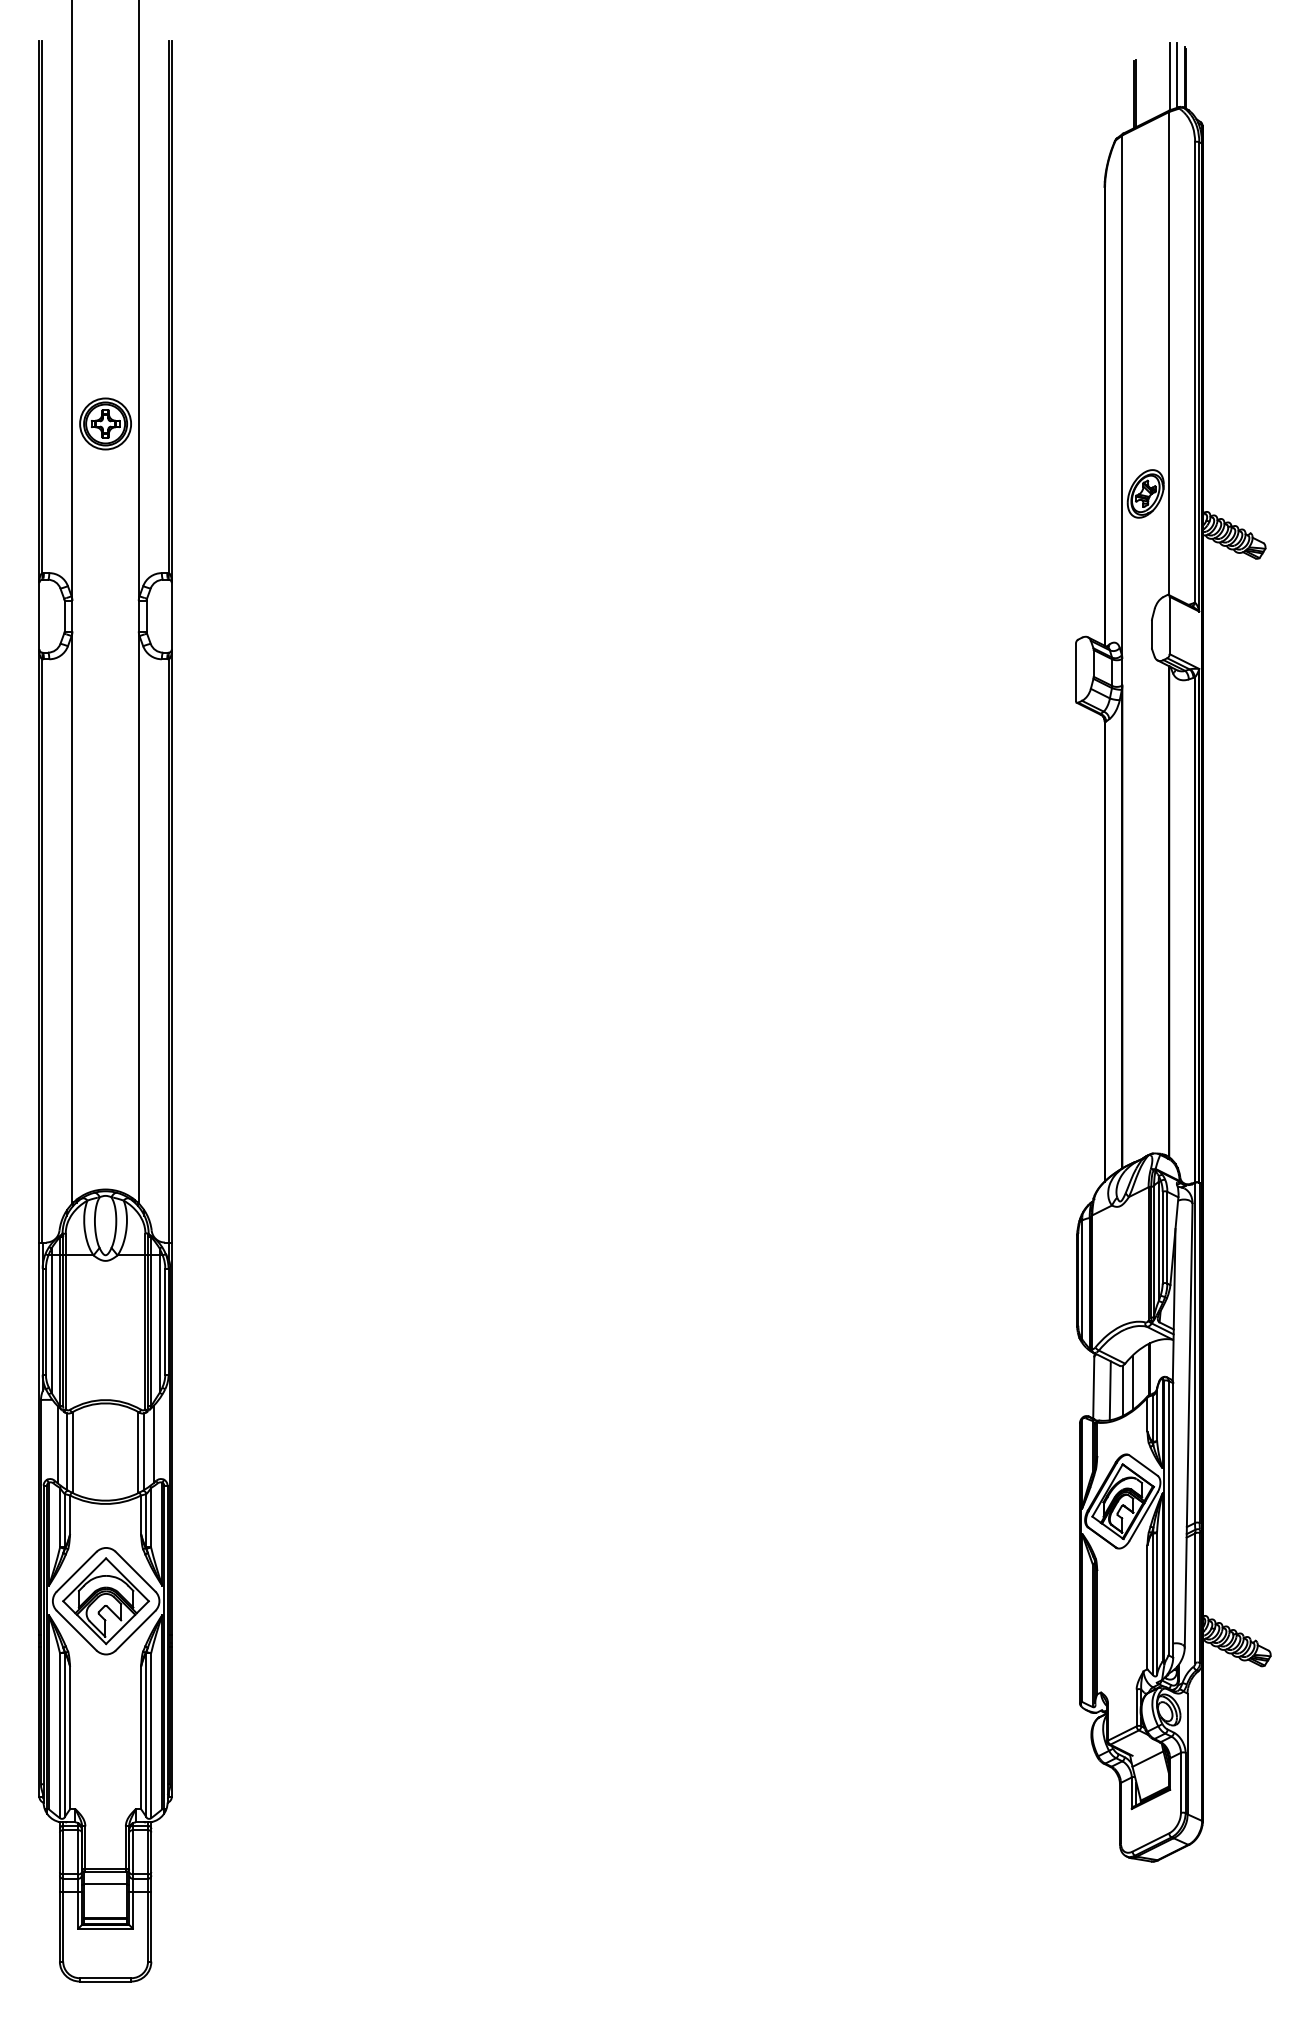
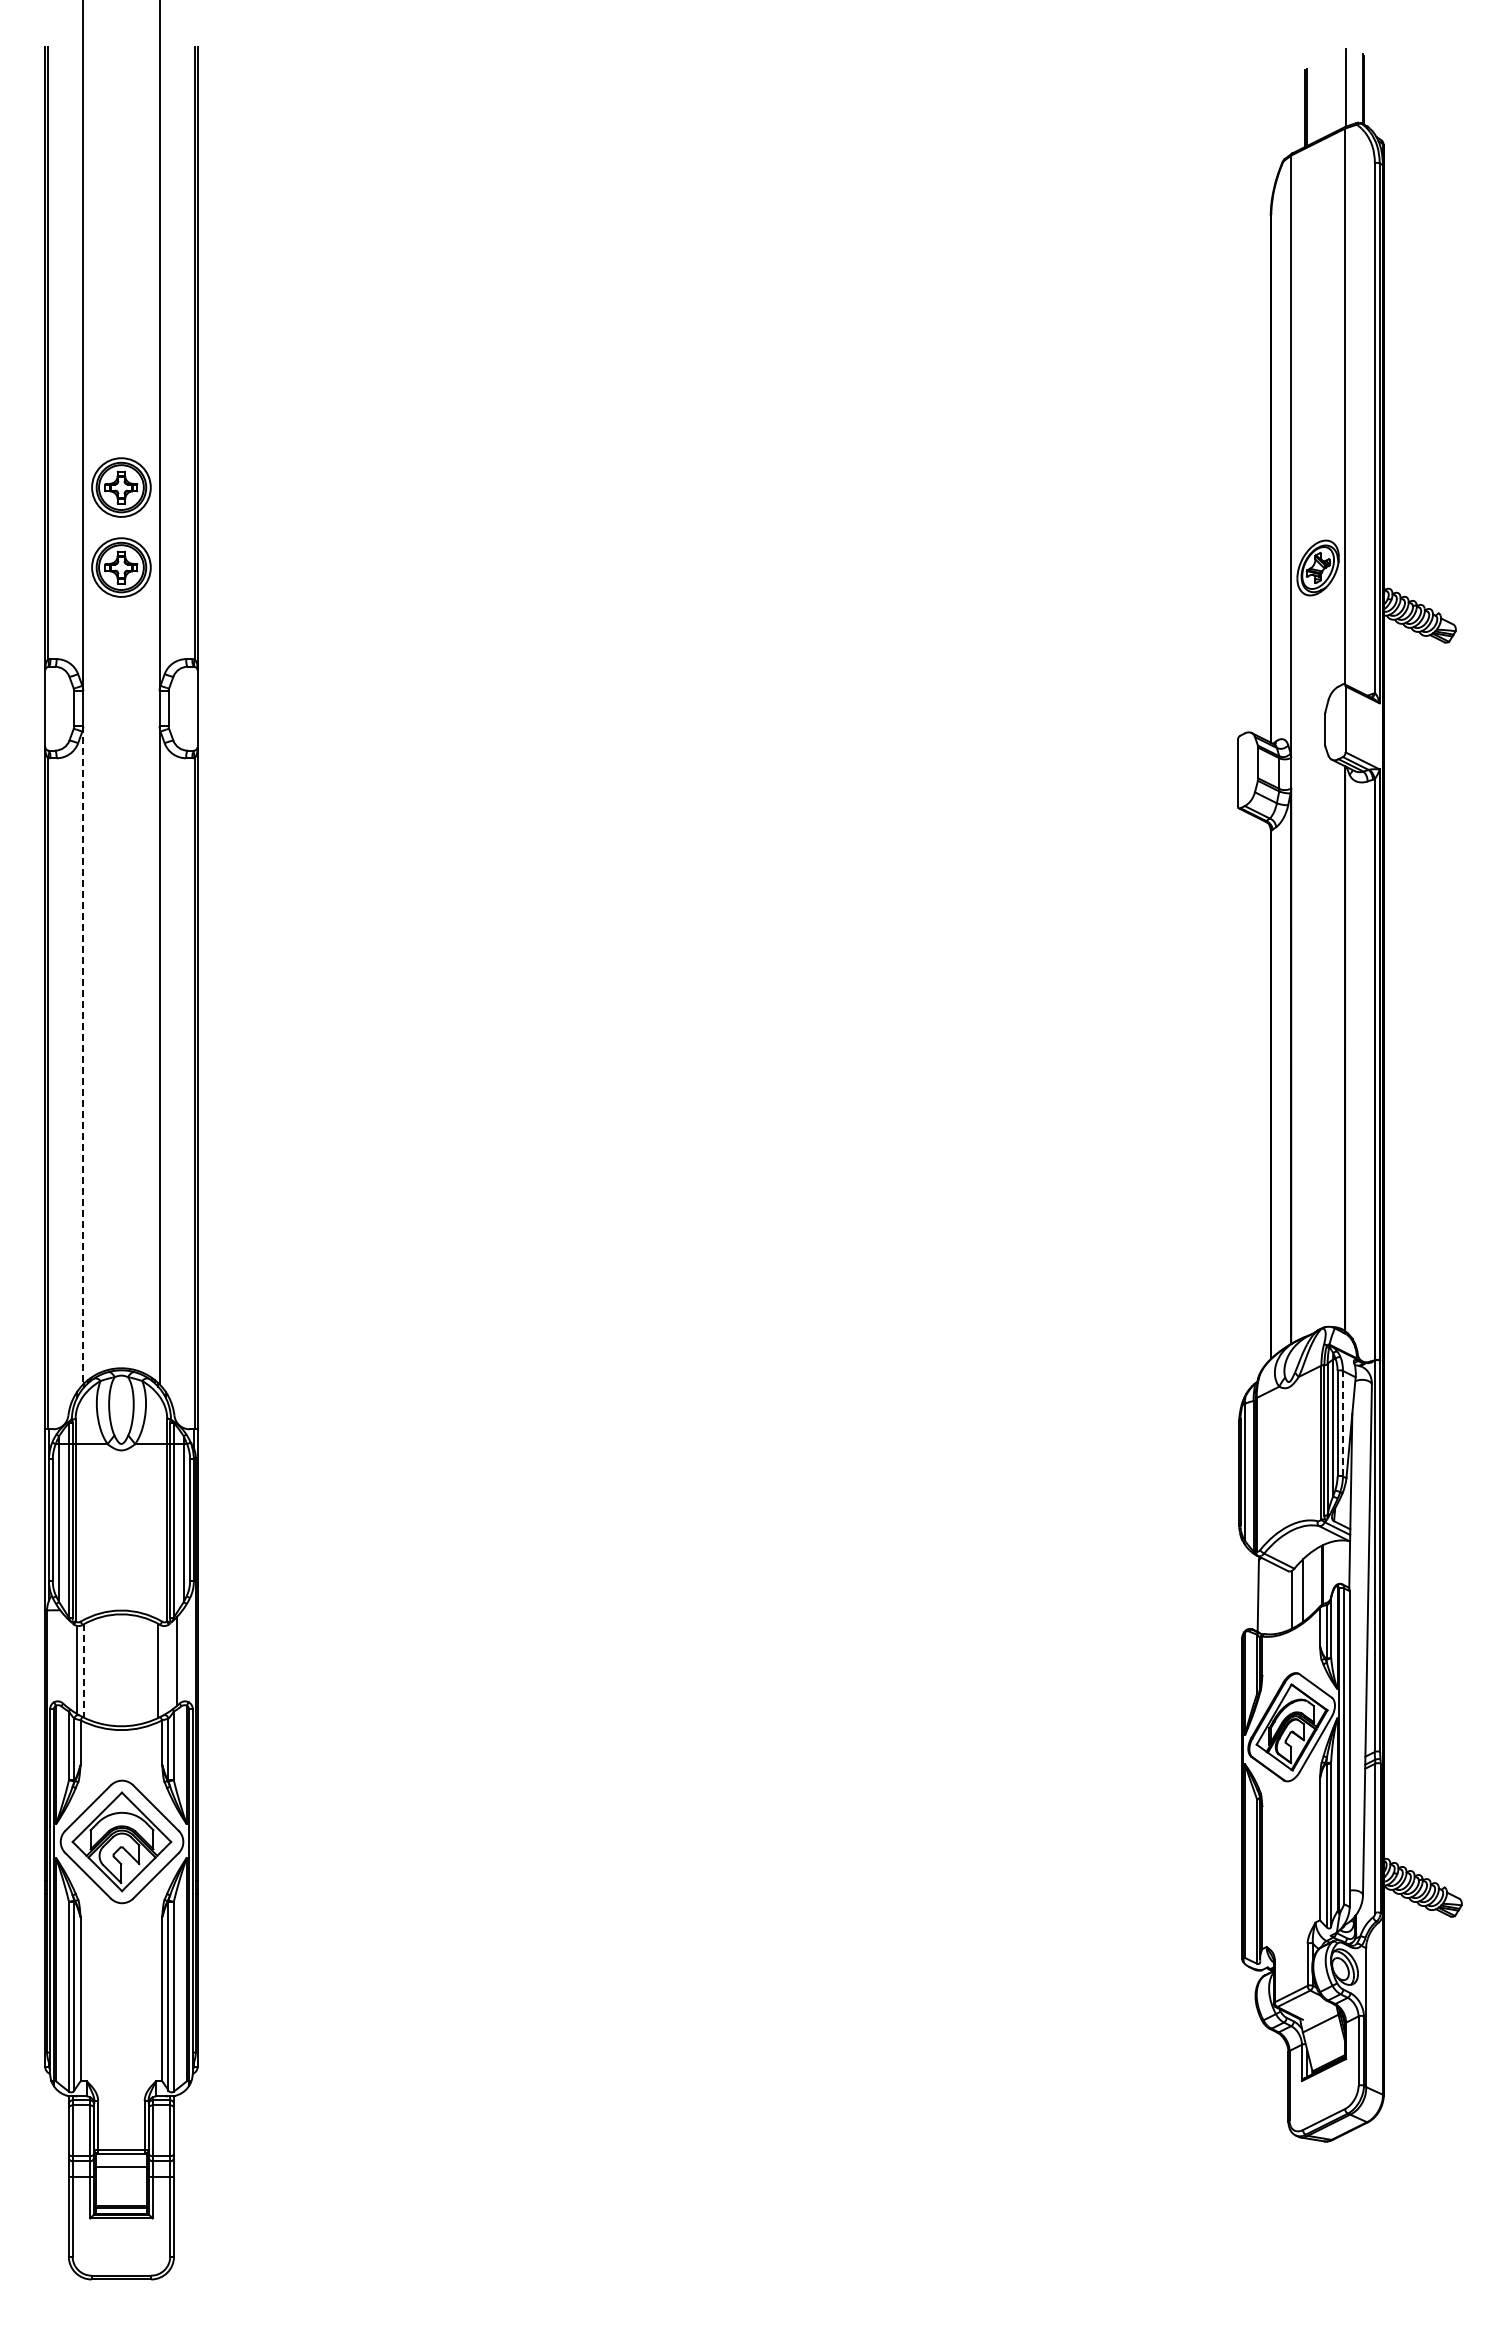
line: (1176, 75) -> (1353, 86), removed
part: (105, 493) -> (121, 567), added
line: (72, 917) -> (83, 1055), solid -> dashed
line: (1166, 1237) -> (1342, 1423), solid -> dashed
line: (1109, 1390) -> (1276, 1599), removed
line: (57, 1444) -> (66, 1661), removed
line: (144, 1451) -> (166, 1669), removed
line: (73, 1453) -> (84, 1671), solid -> dashed

